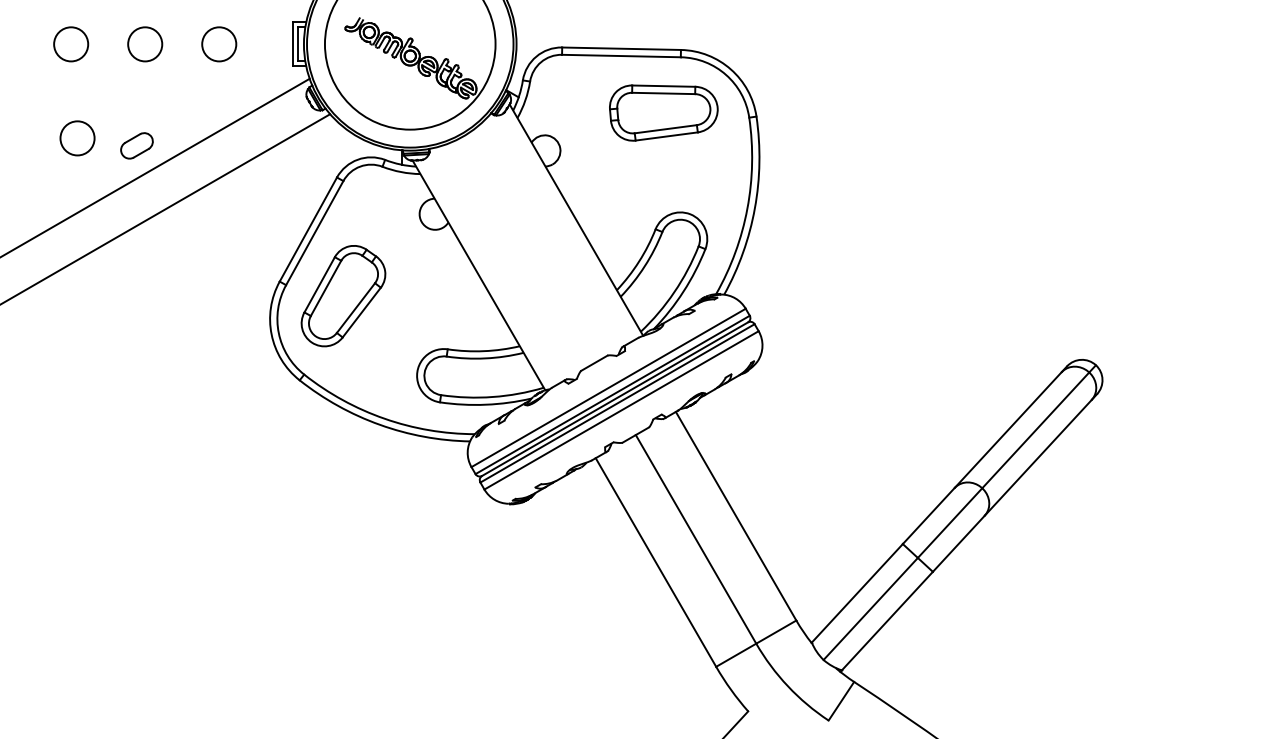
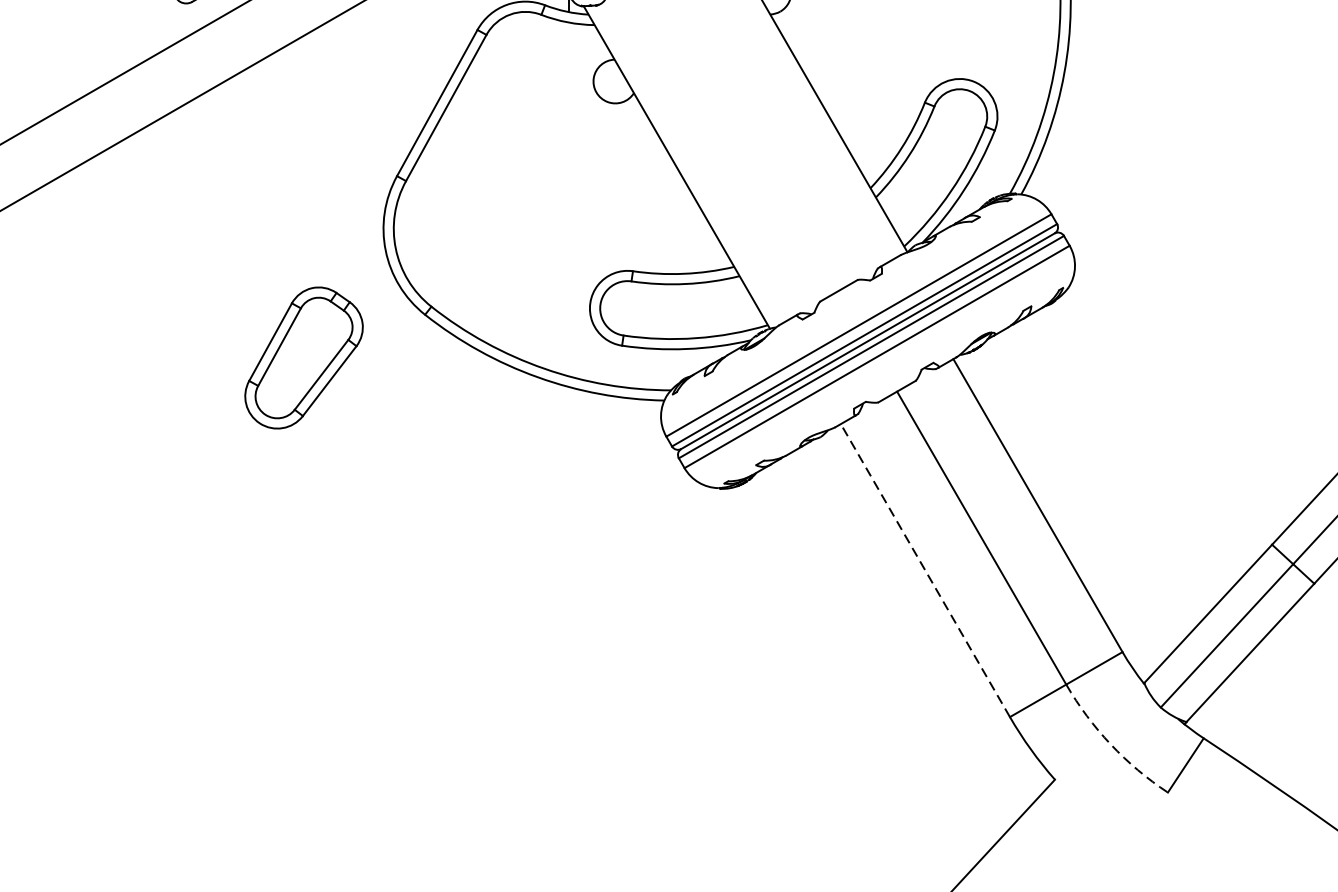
part: (343, 296) -> (304, 358), moved
line: (655, 562) -> (924, 570), solid -> dashed
arc: (787, 686) -> (1110, 744), solid -> dashed

